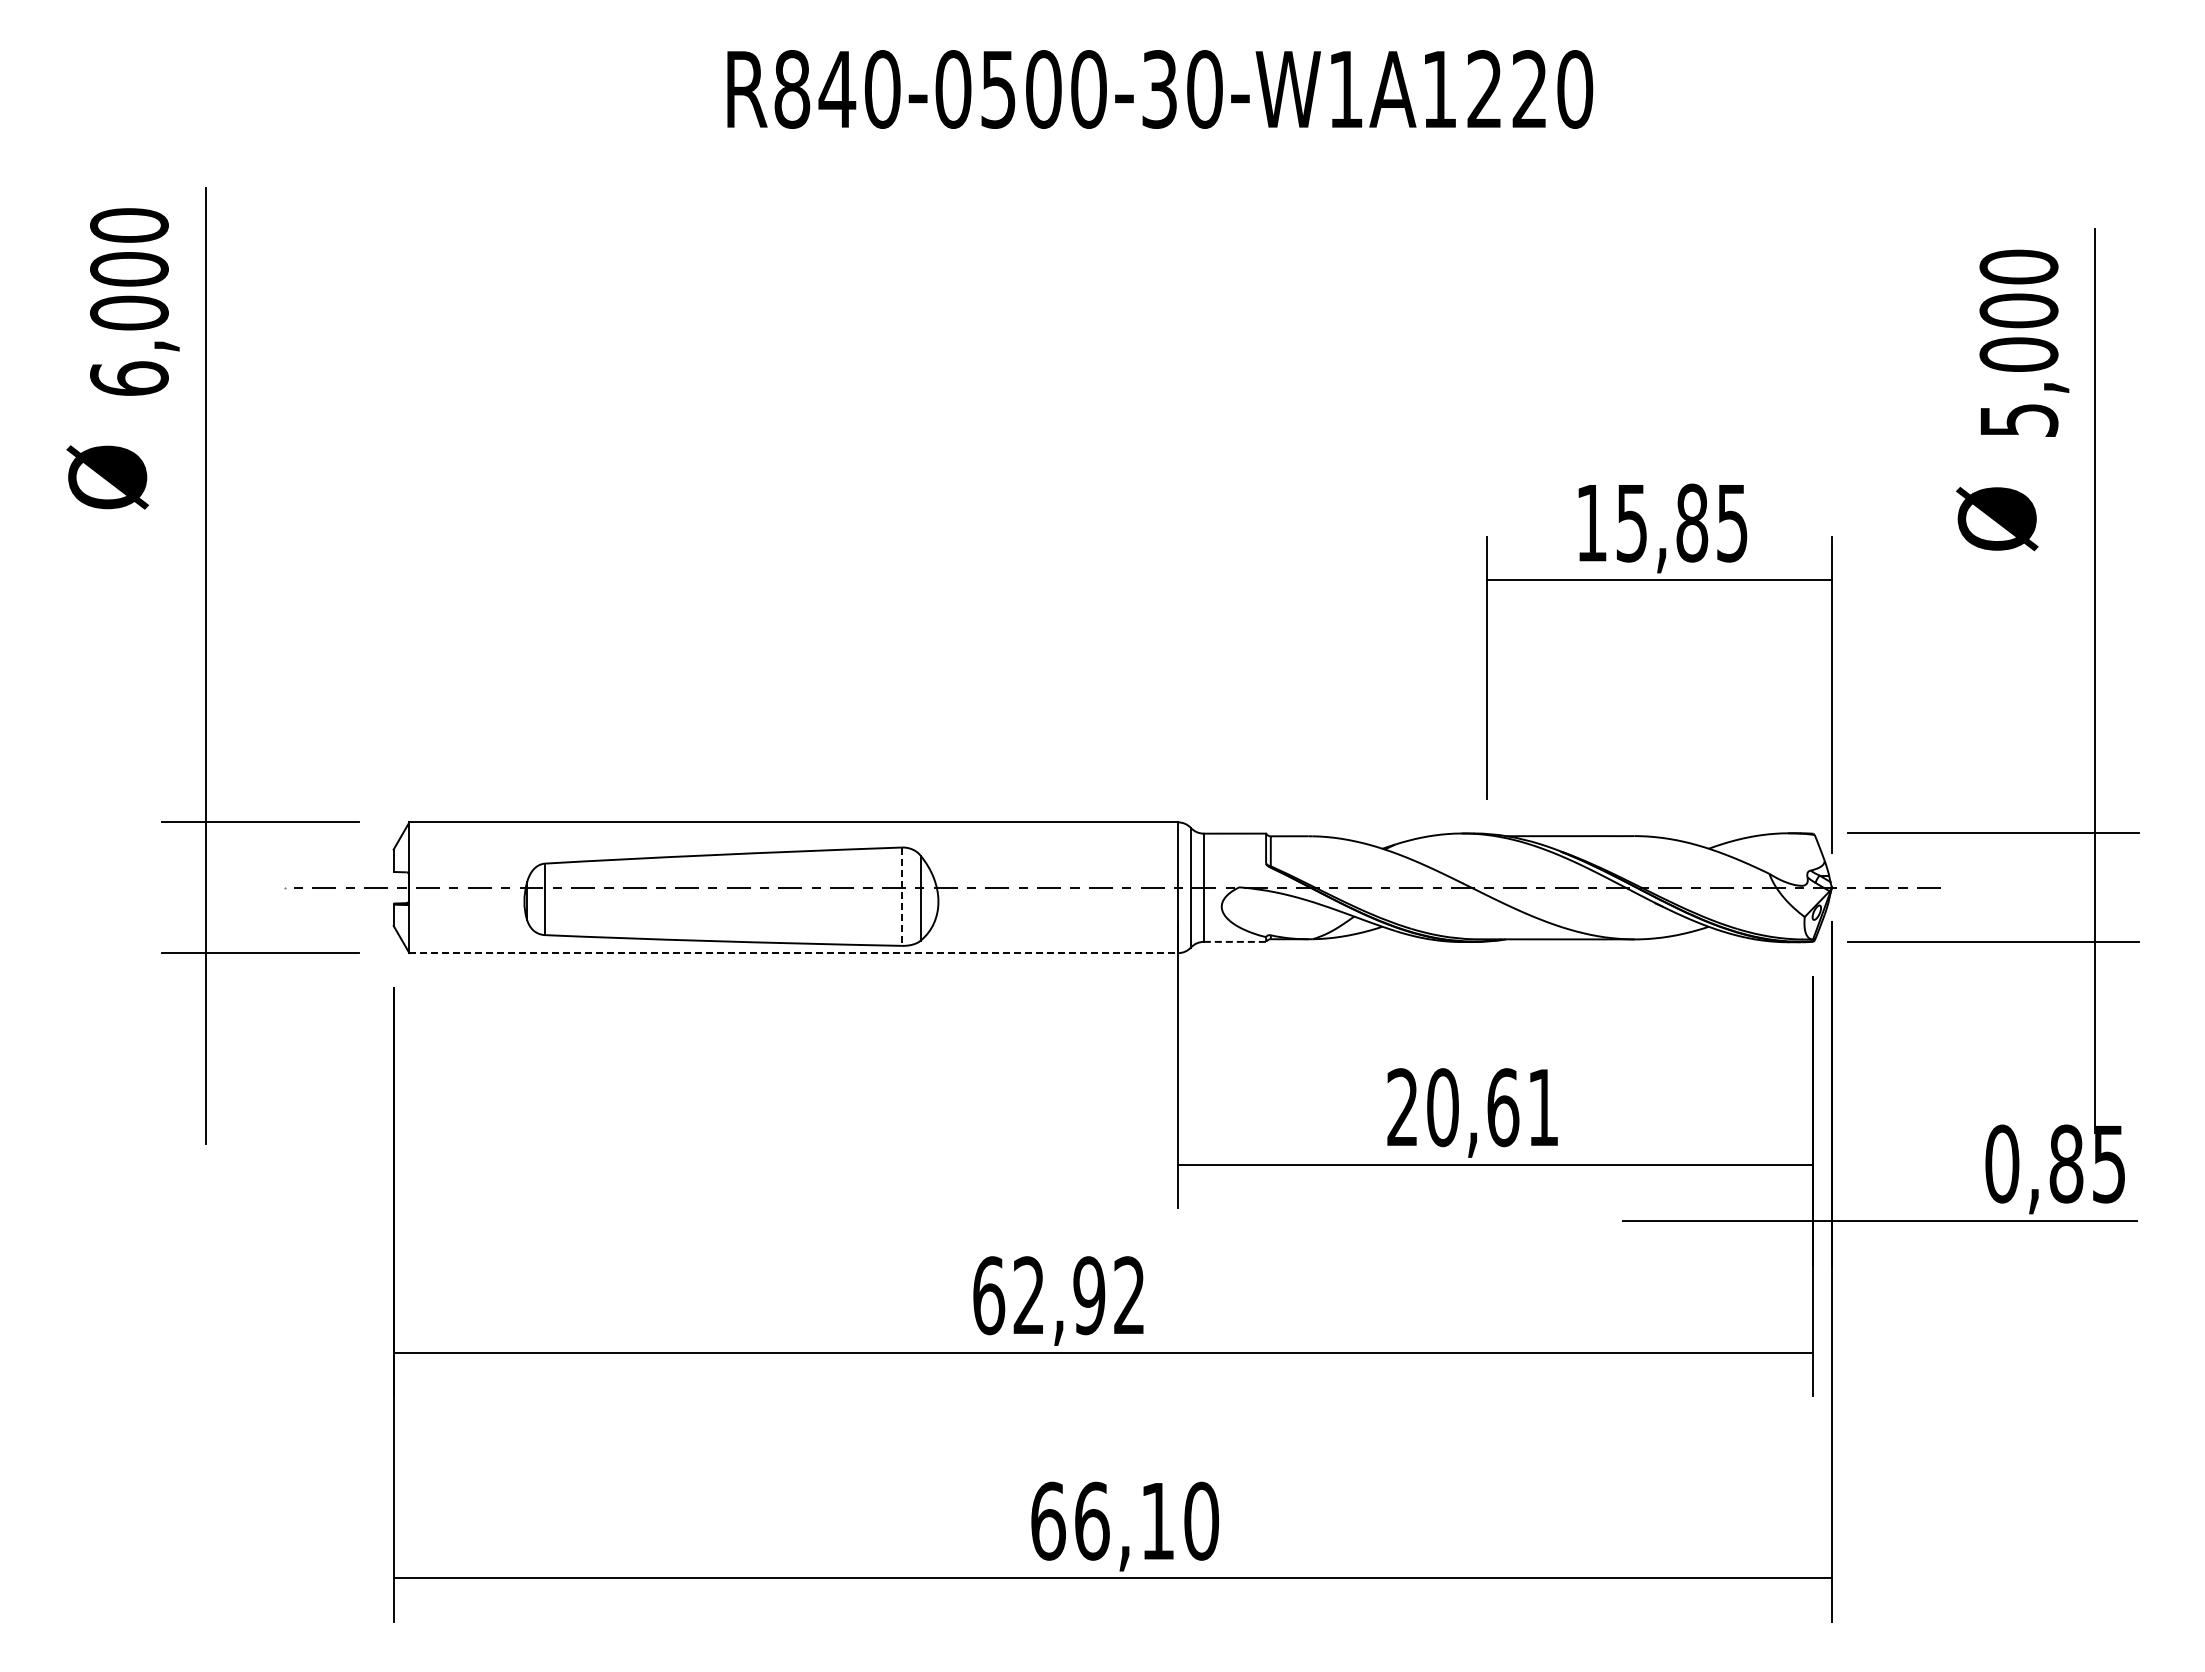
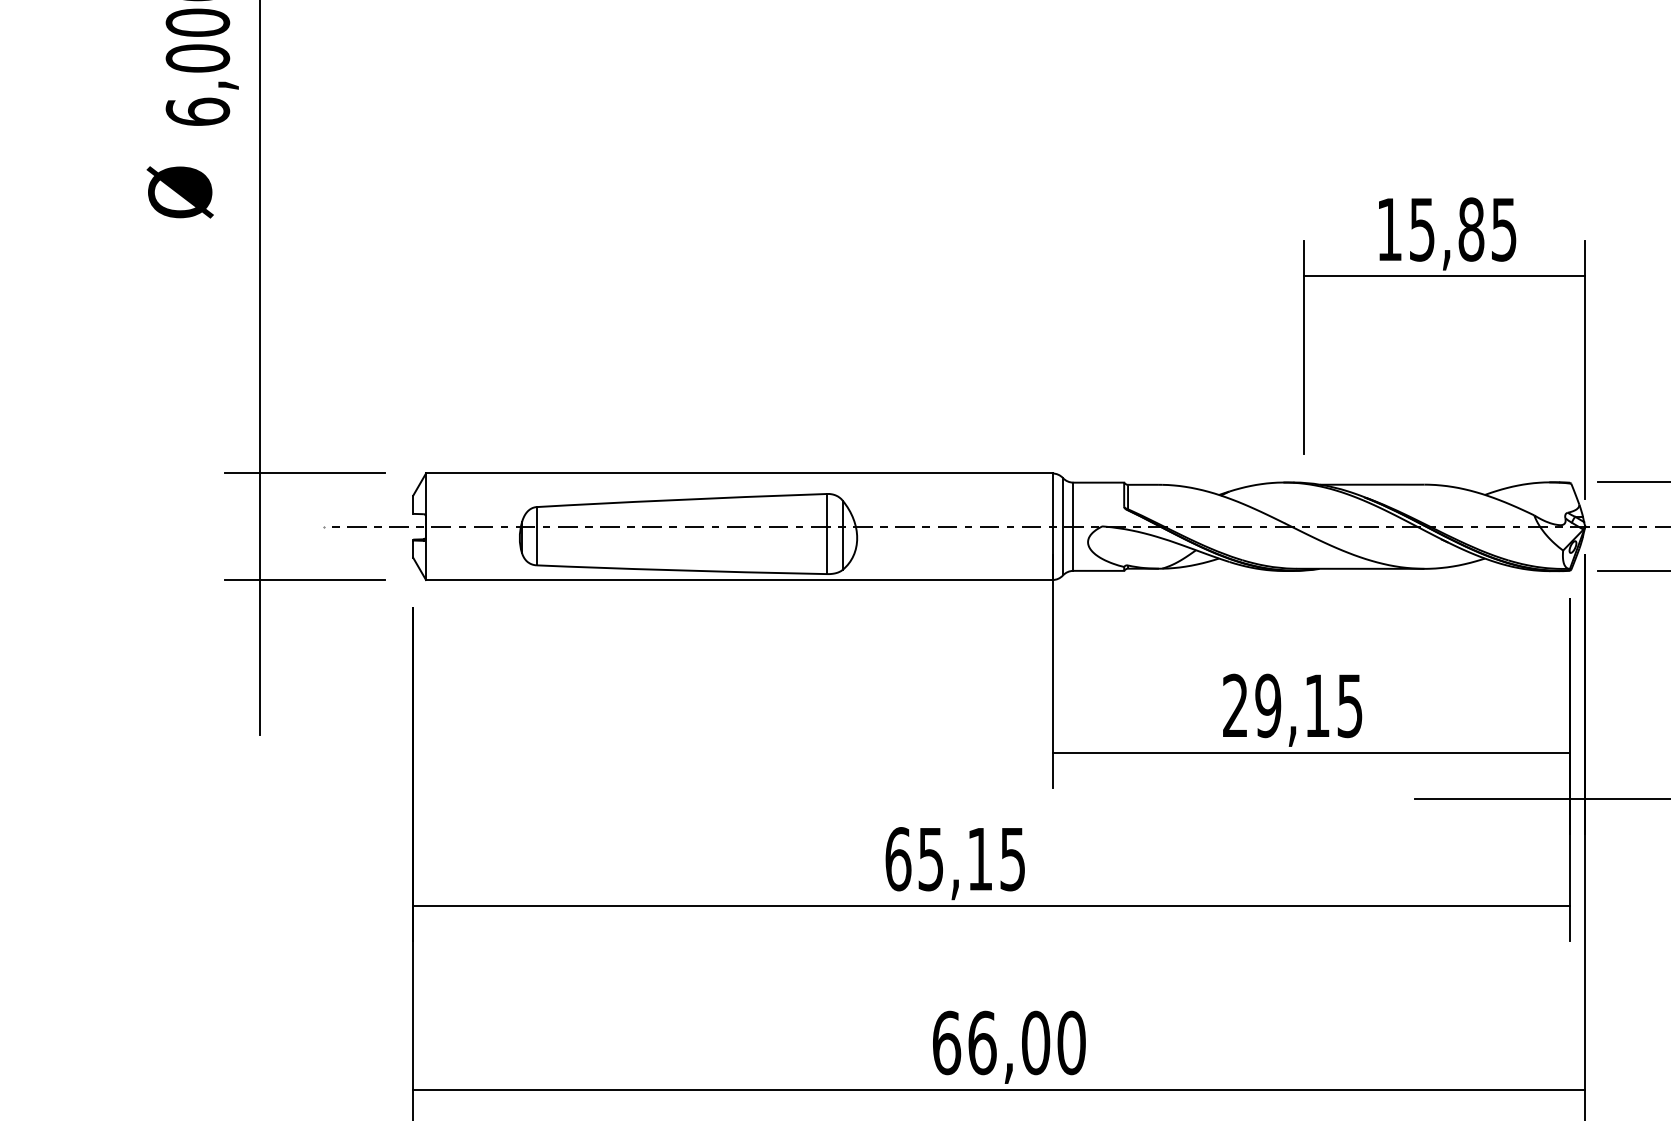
line: (901, 897) -> (827, 534), dashed -> solid
line: (1235, 941) -> (1099, 570), dashed -> solid
line: (794, 953) -> (739, 580), dashed -> solid
text: (1492, 1107) -> (1308, 705), 20,61 -> 29,15
text: (1078, 1295) -> (971, 859), 62,92 -> 65,15
text: (1157, 1520) -> (1035, 1042), 66,10 -> 66,00

